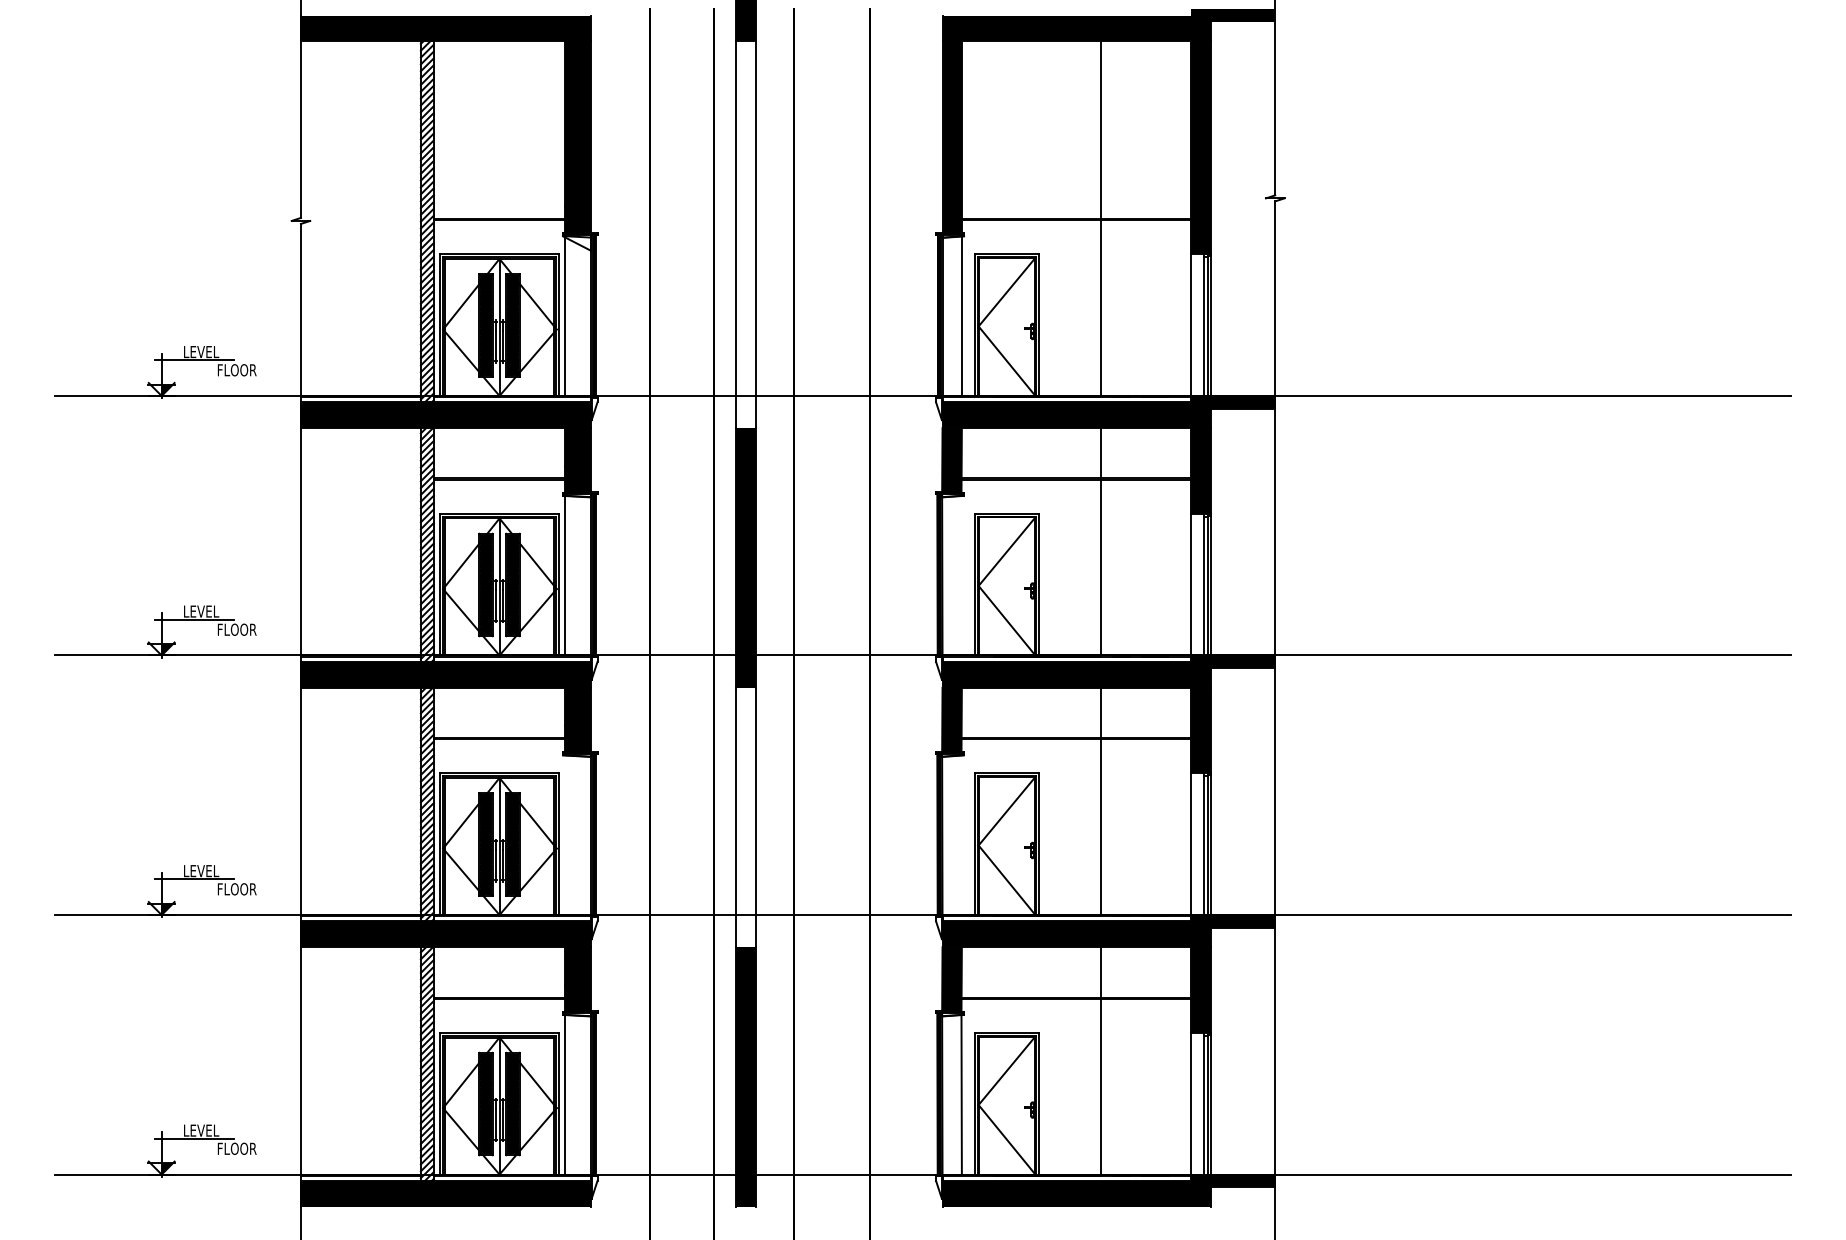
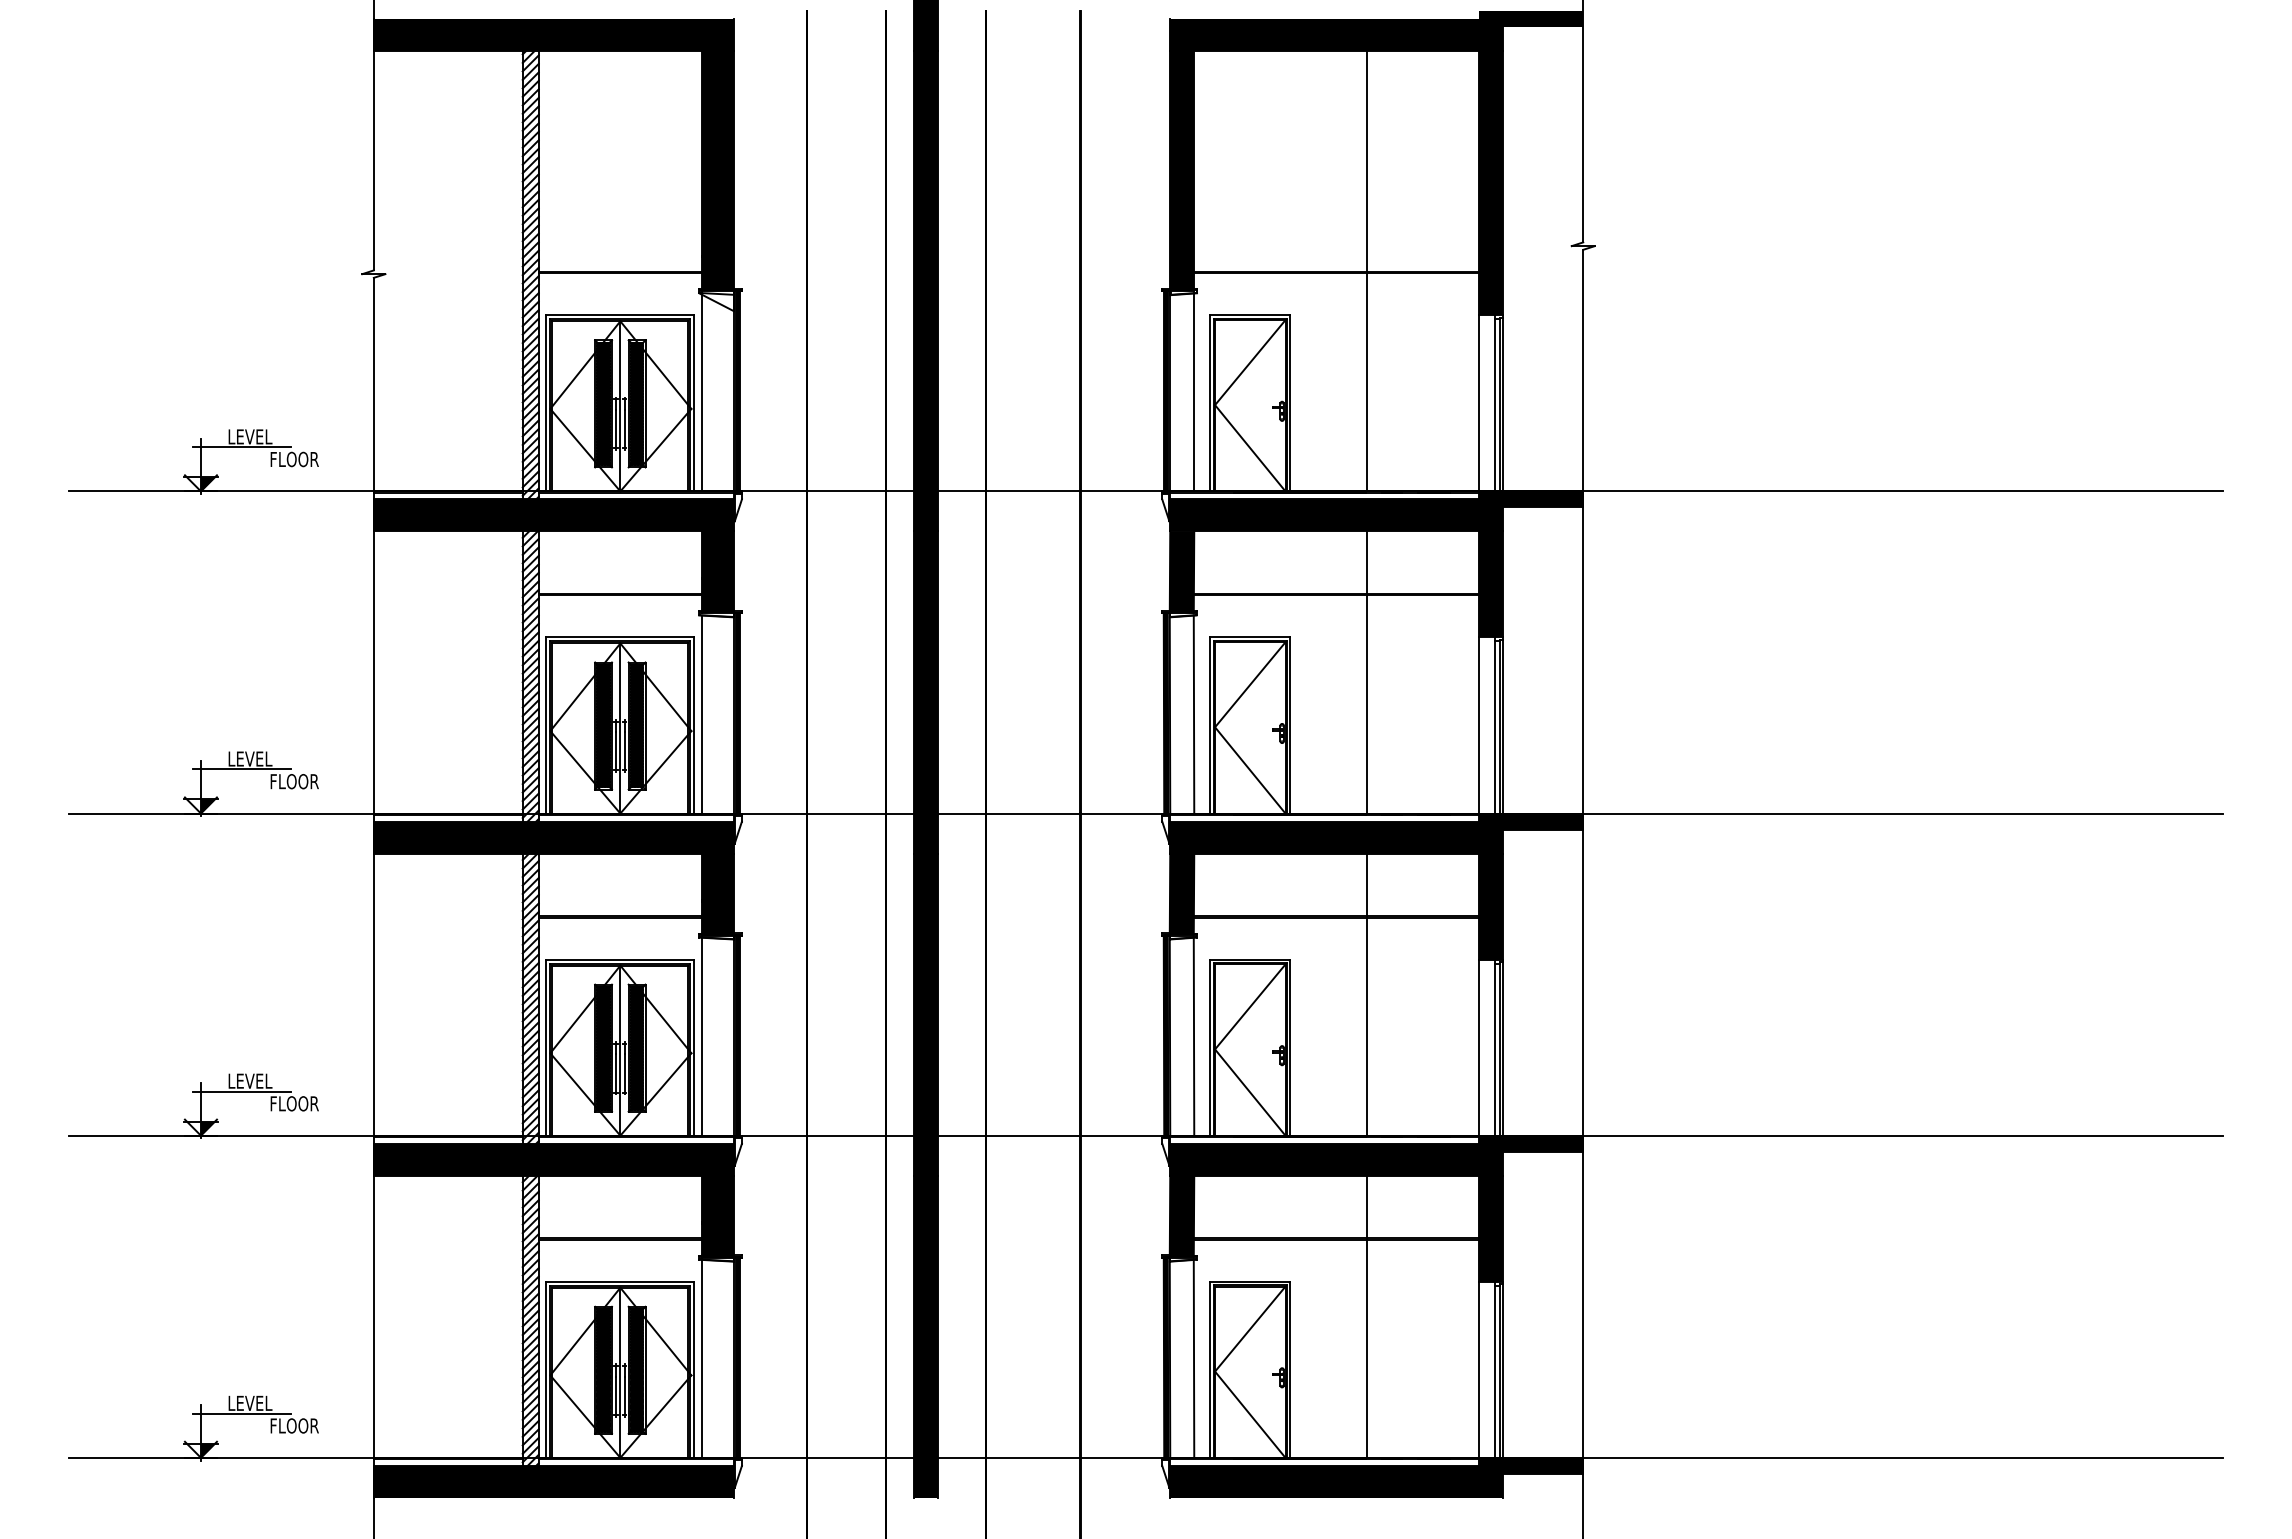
fill: (746, 234) -> (926, 291), added
line: (961, 575) -> (1193, 714), added
fill: (746, 817) -> (926, 1014), added
line: (565, 835) -> (702, 1036), added
line: (961, 835) -> (1193, 1036), added

